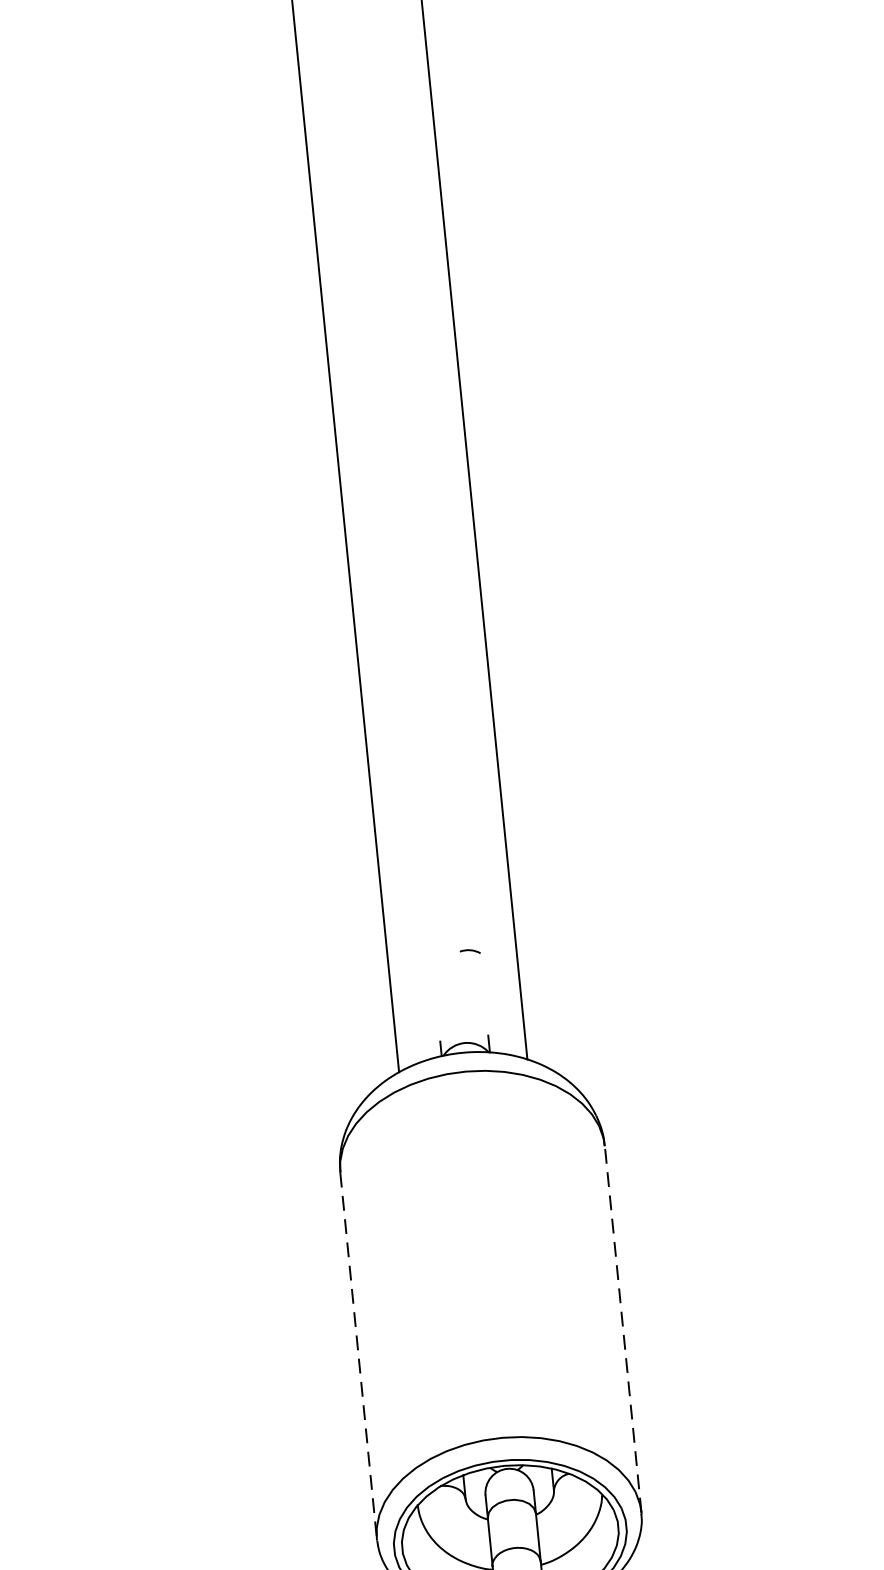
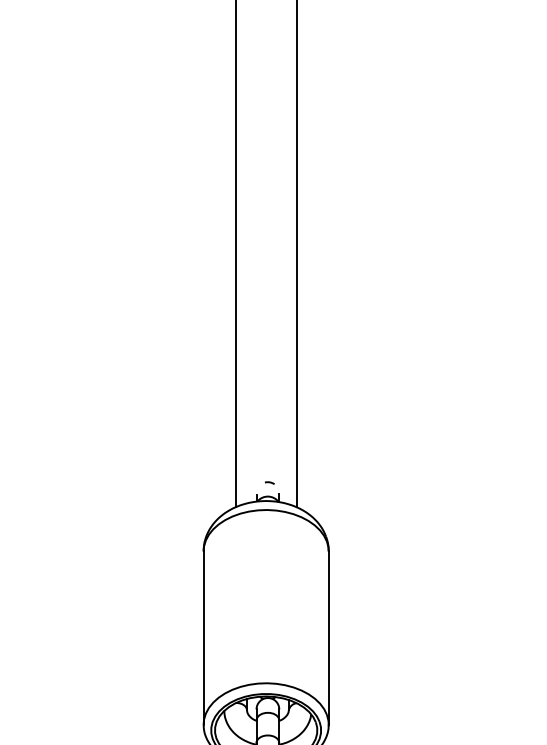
arc: (469, 950) -> (269, 482), moved
line: (622, 1330) -> (328, 638), dashed -> solid
line: (358, 1356) -> (203, 638), dashed -> solid

